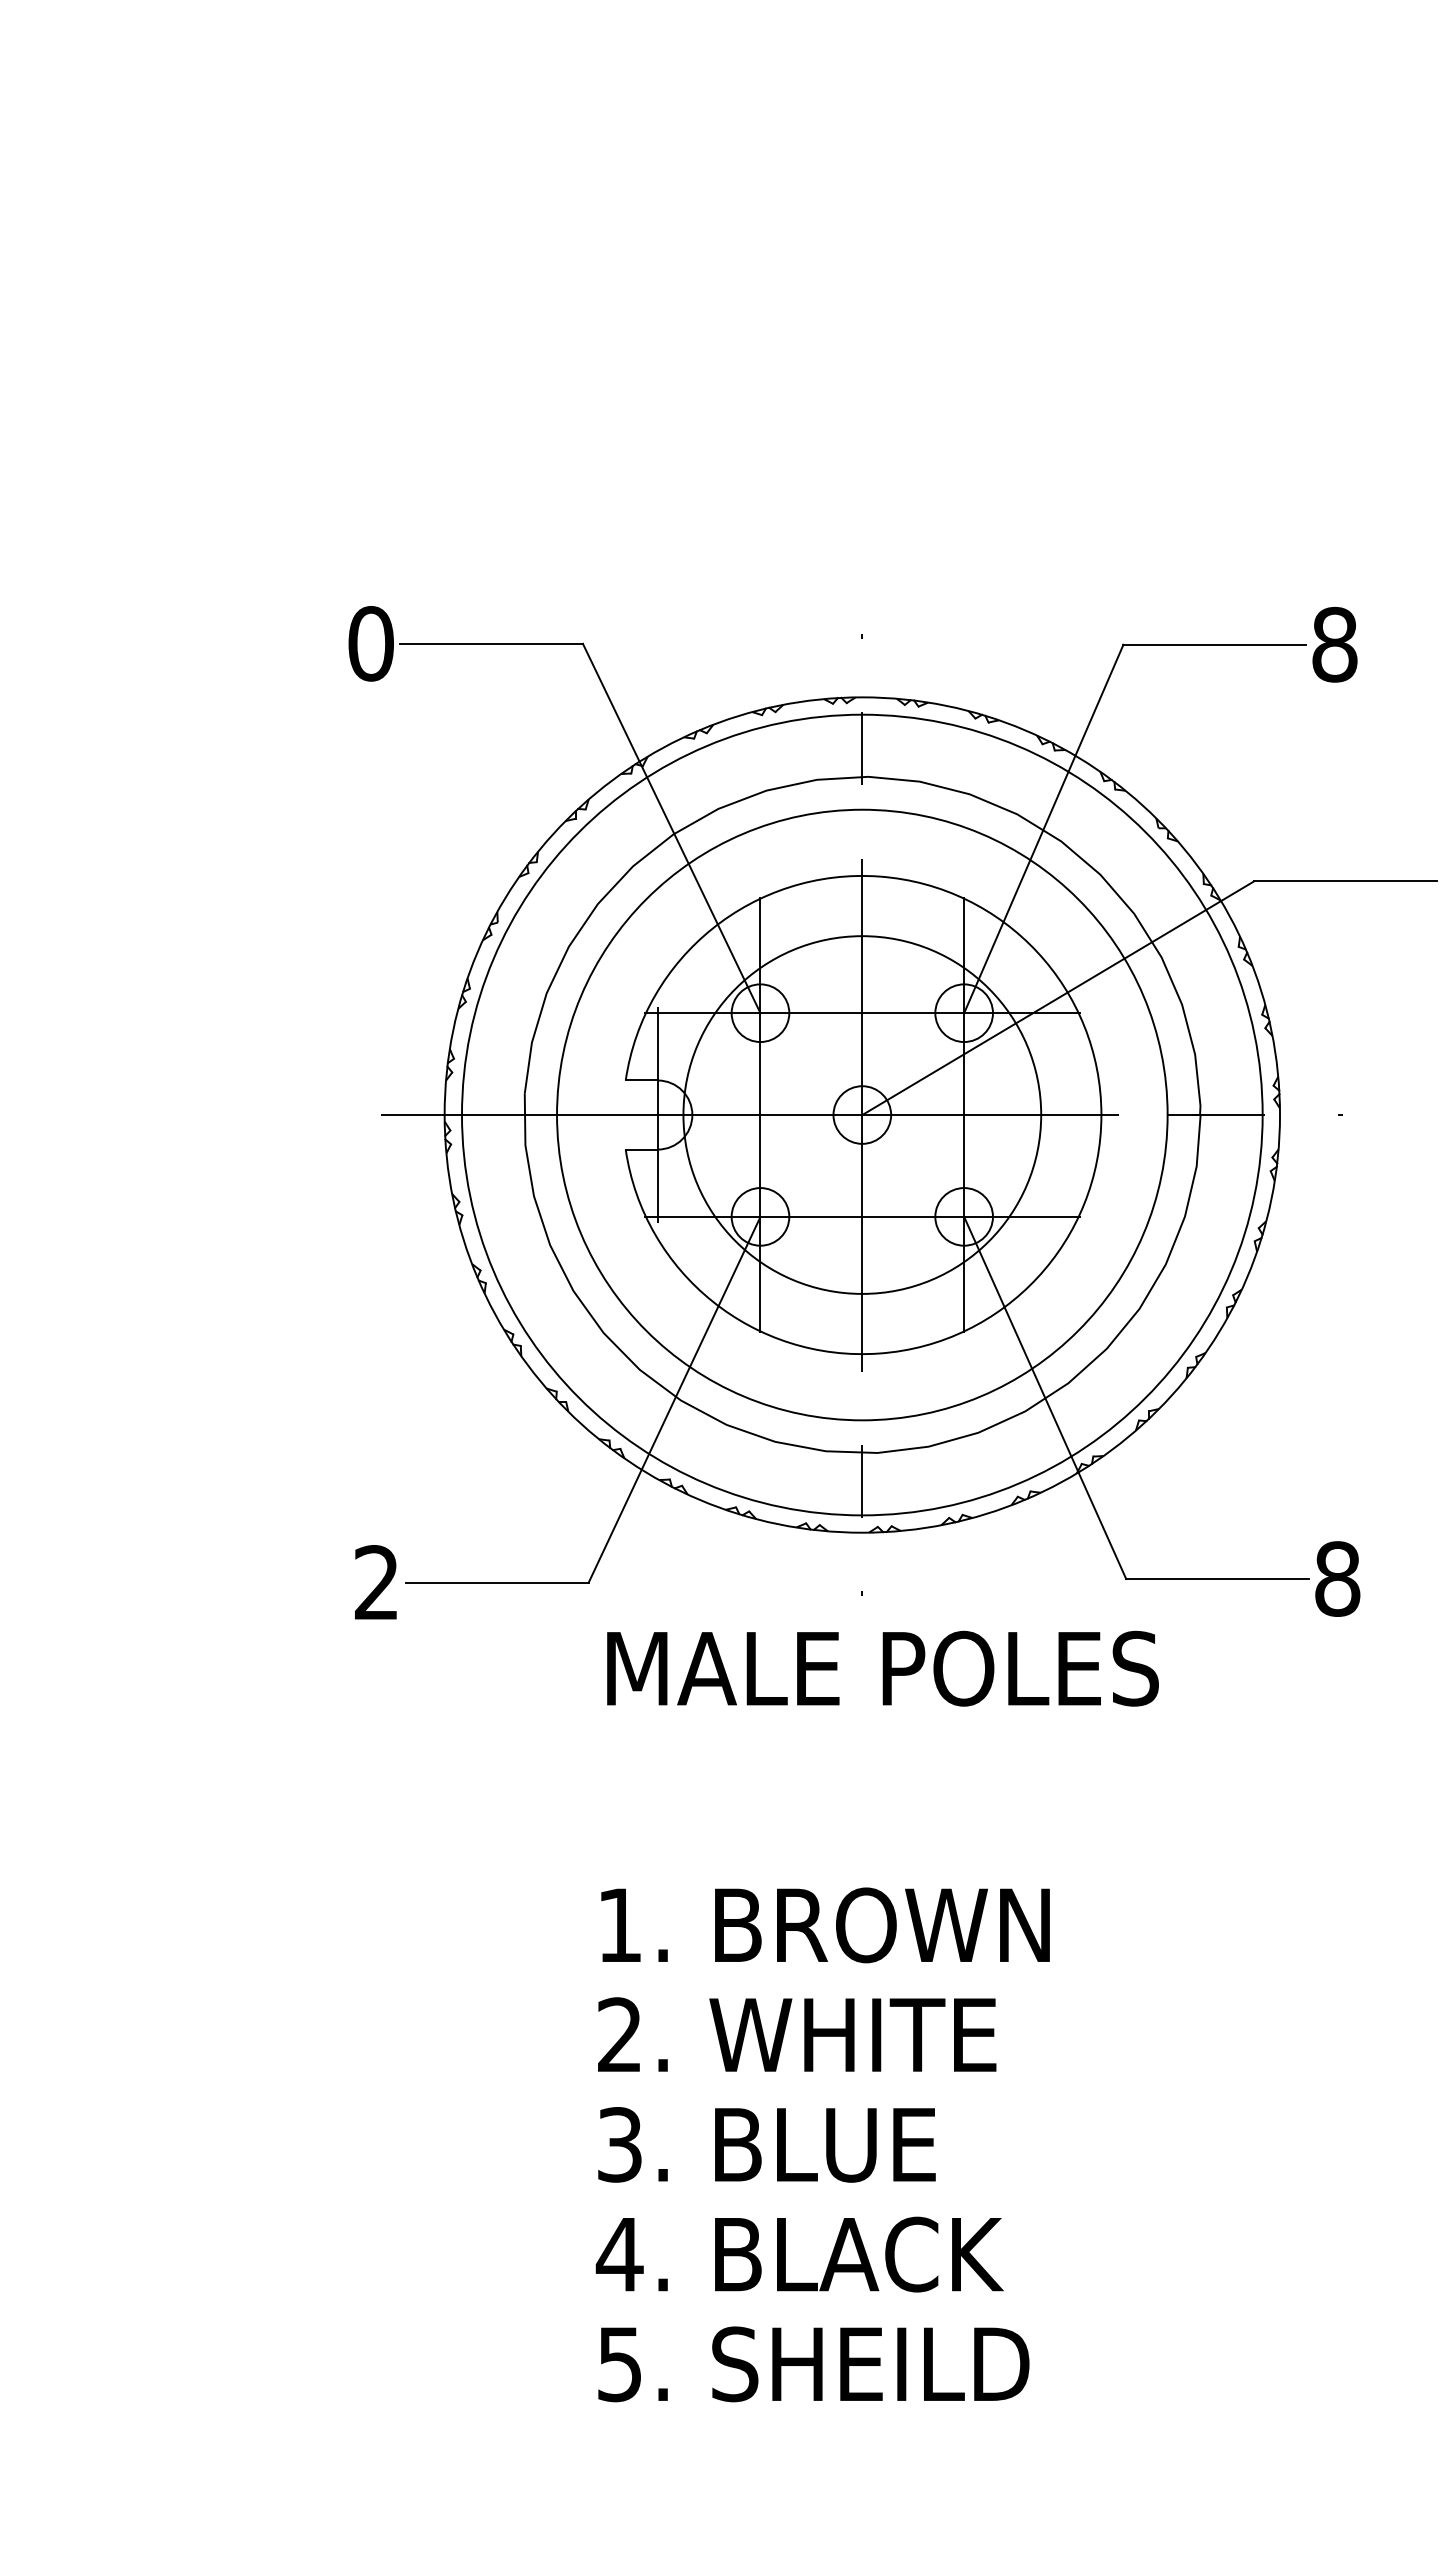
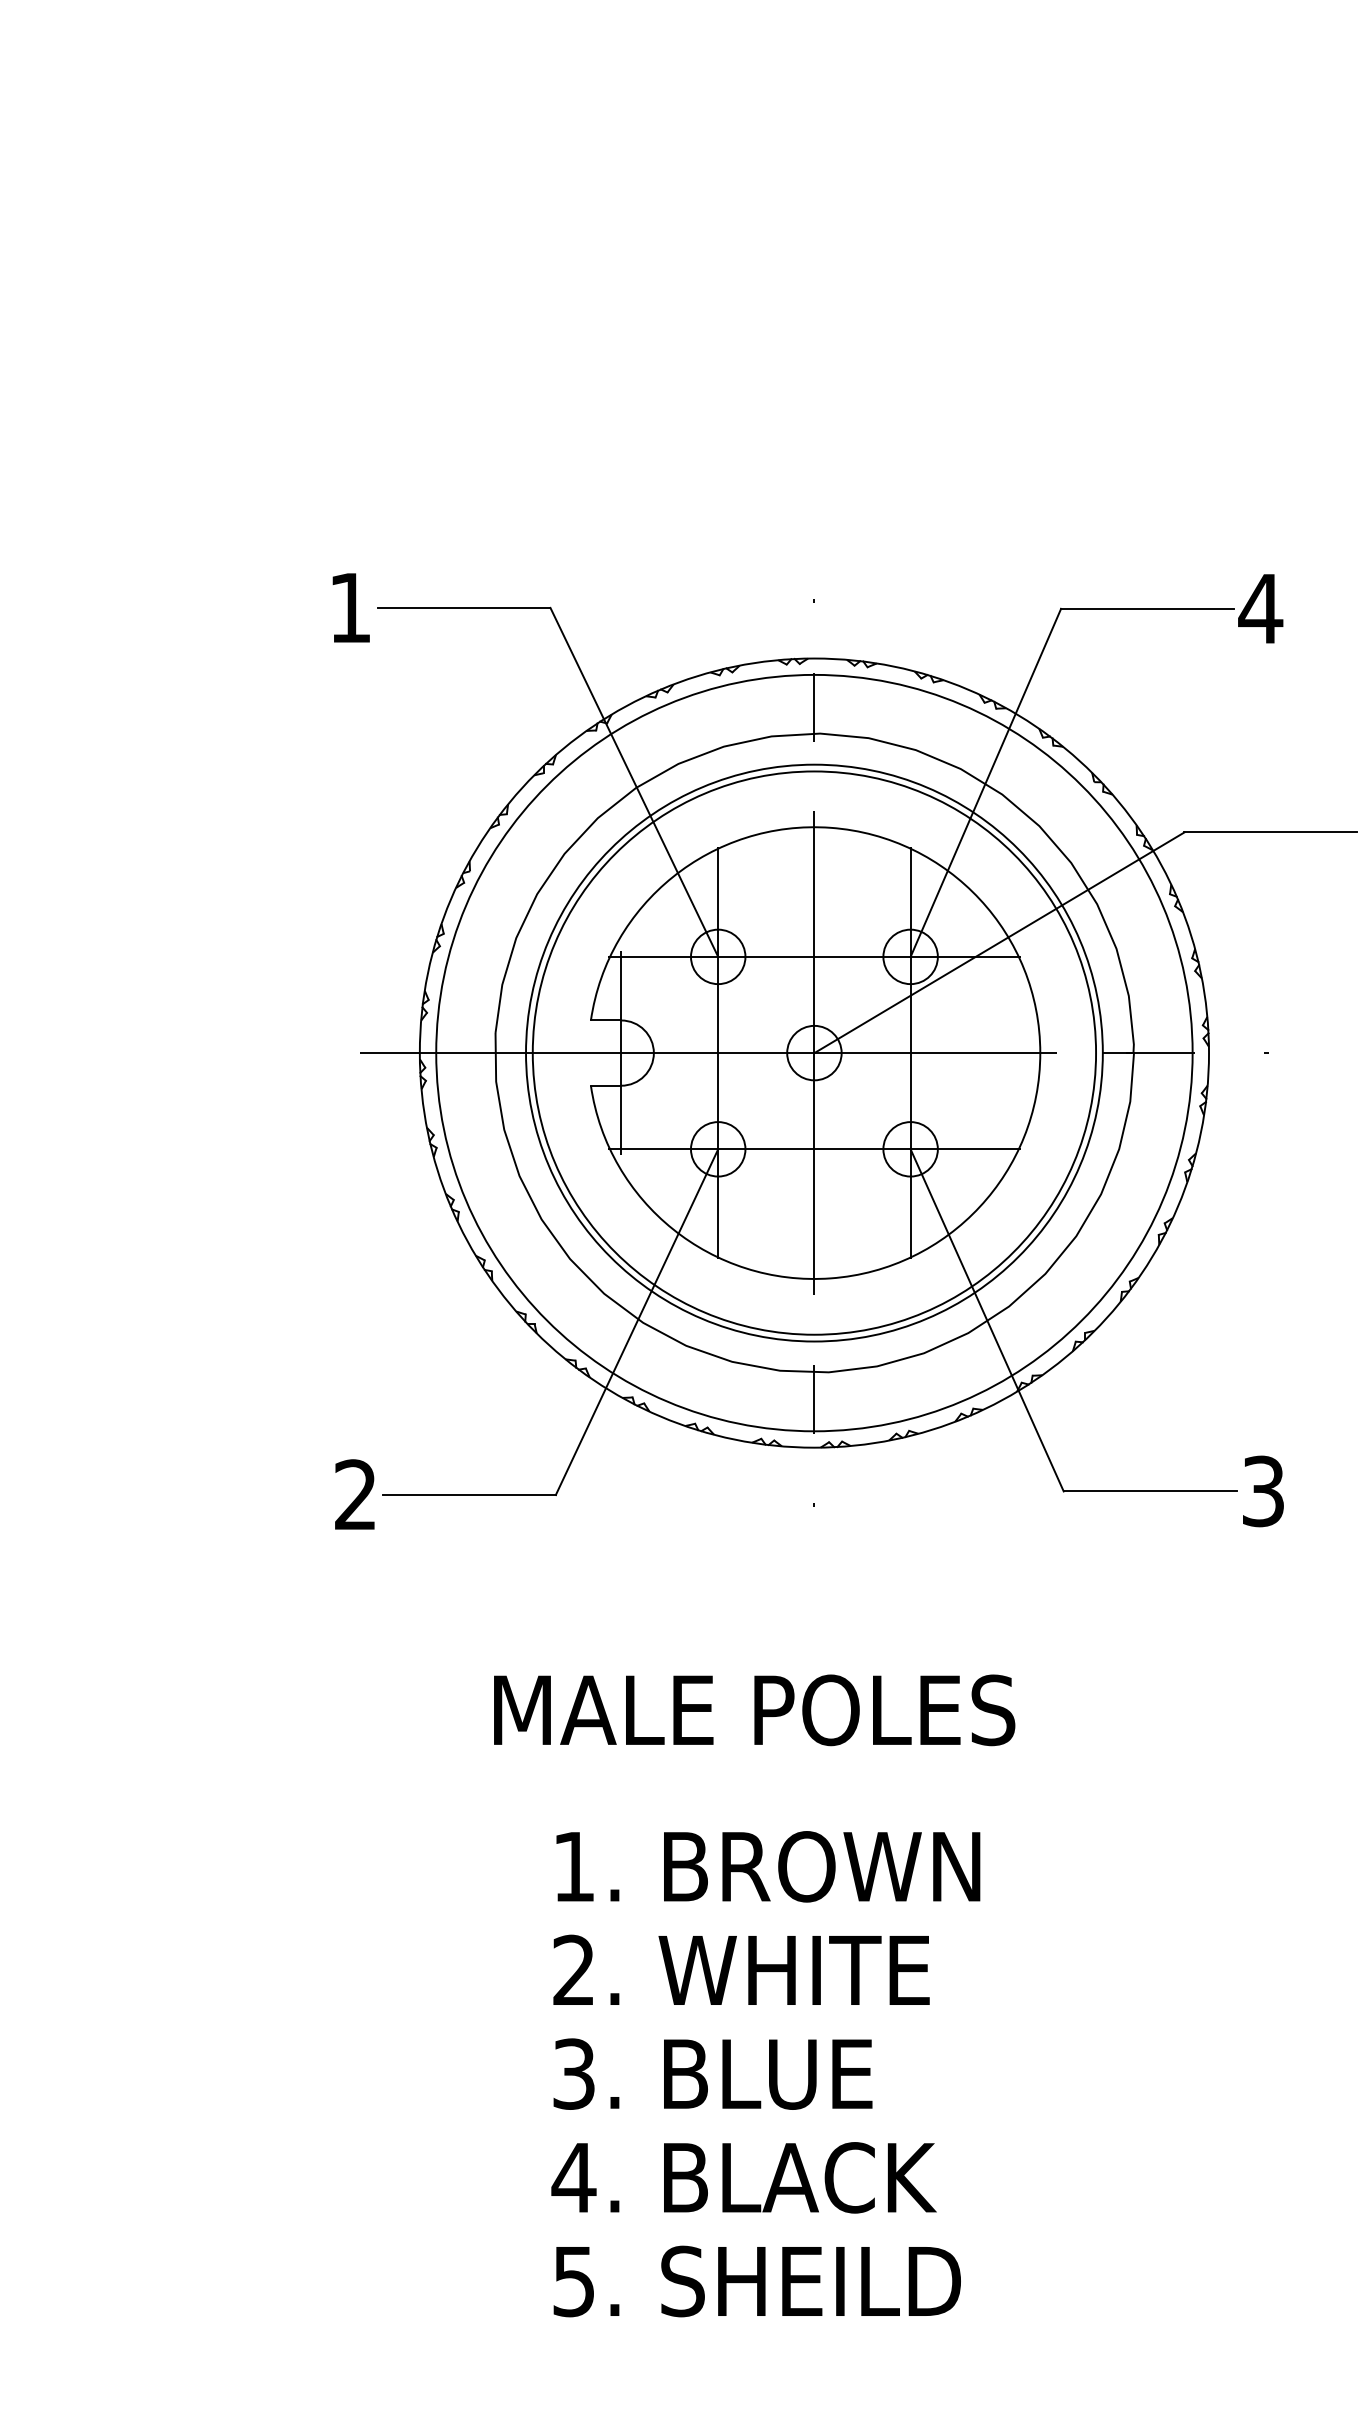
text: (370, 643) -> (349, 607), 0 -> 1
text: (1334, 644) -> (1260, 608), 8 -> 4
circle: (862, 1114) -> (814, 1052), size x1.67
text: (1337, 1578) -> (1263, 1490), 8 -> 3
text: (882, 1668) -> (754, 1710), moved
text: (822, 2144) -> (765, 2073), moved

